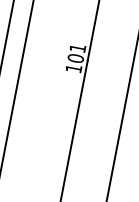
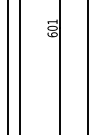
text: (73, 68) -> (52, 34), 101 -> 601

